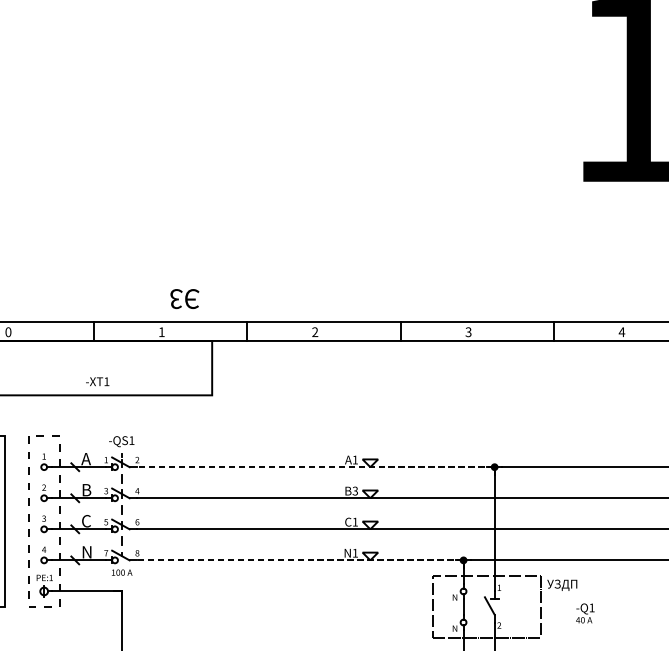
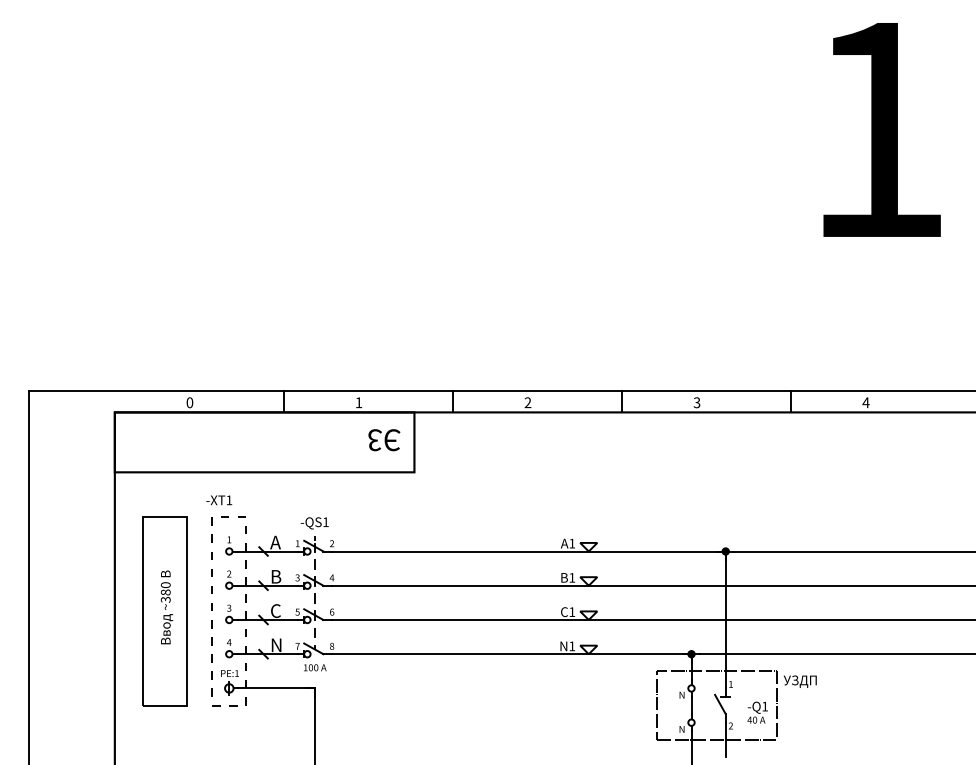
text: (185, 299) -> (384, 440), moved
text: (97, 381) -> (219, 500), moved
line: (315, 467) -> (528, 551), dashed -> solid
text: (355, 490) -> (572, 577), B3 -> B1
line: (300, 560) -> (511, 654), dashed -> solid
text: (585, 613) -> (757, 712), moved

